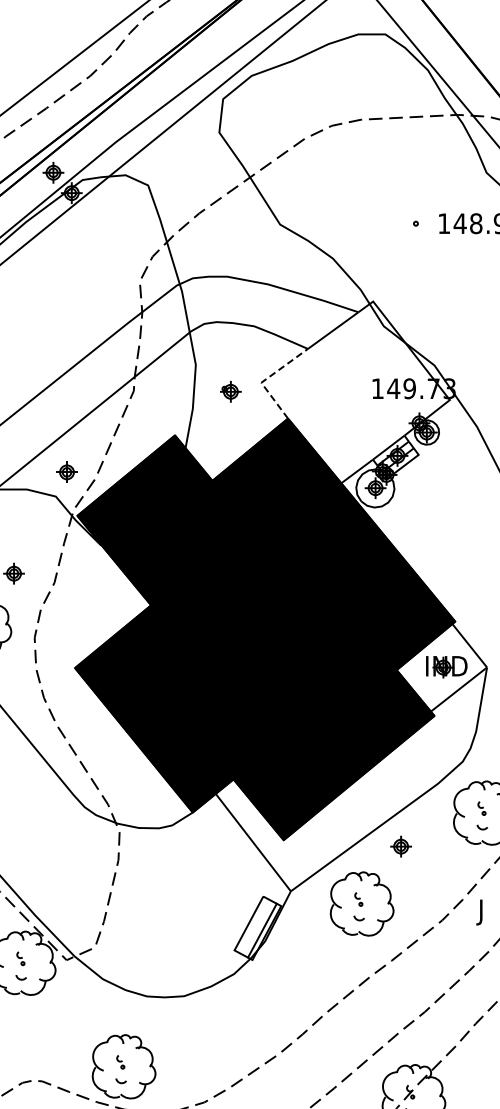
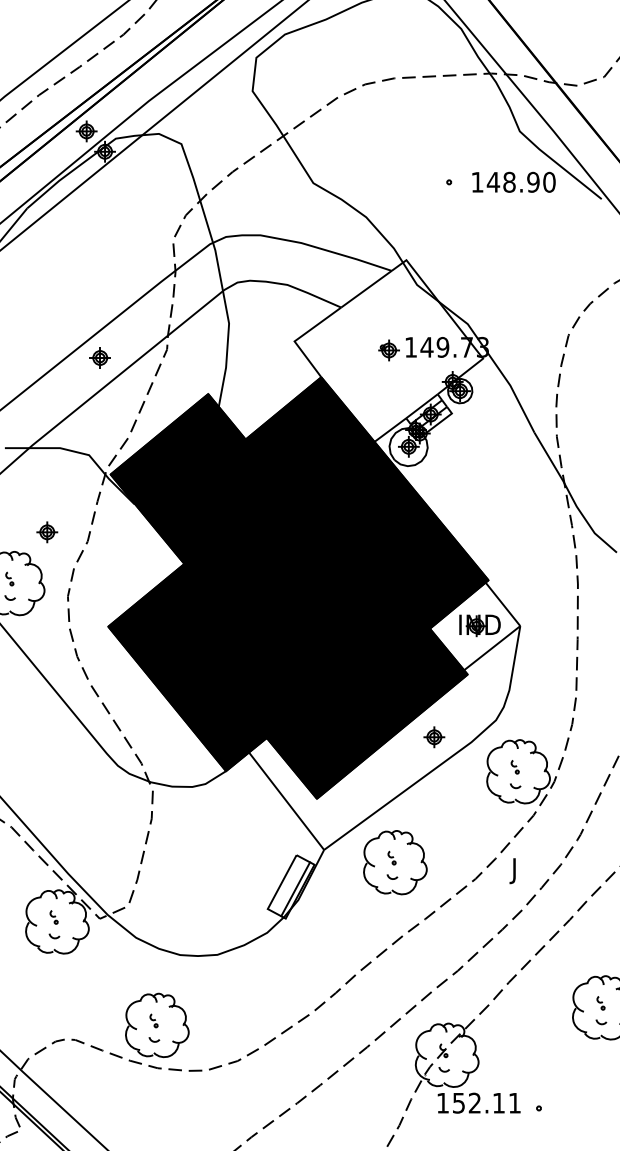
line: (266, 378) -> (299, 337), dashed -> solid
part: (230, 391) -> (388, 350), moved
part: (66, 471) -> (99, 357), moved
part: (401, 846) -> (434, 737), moved

